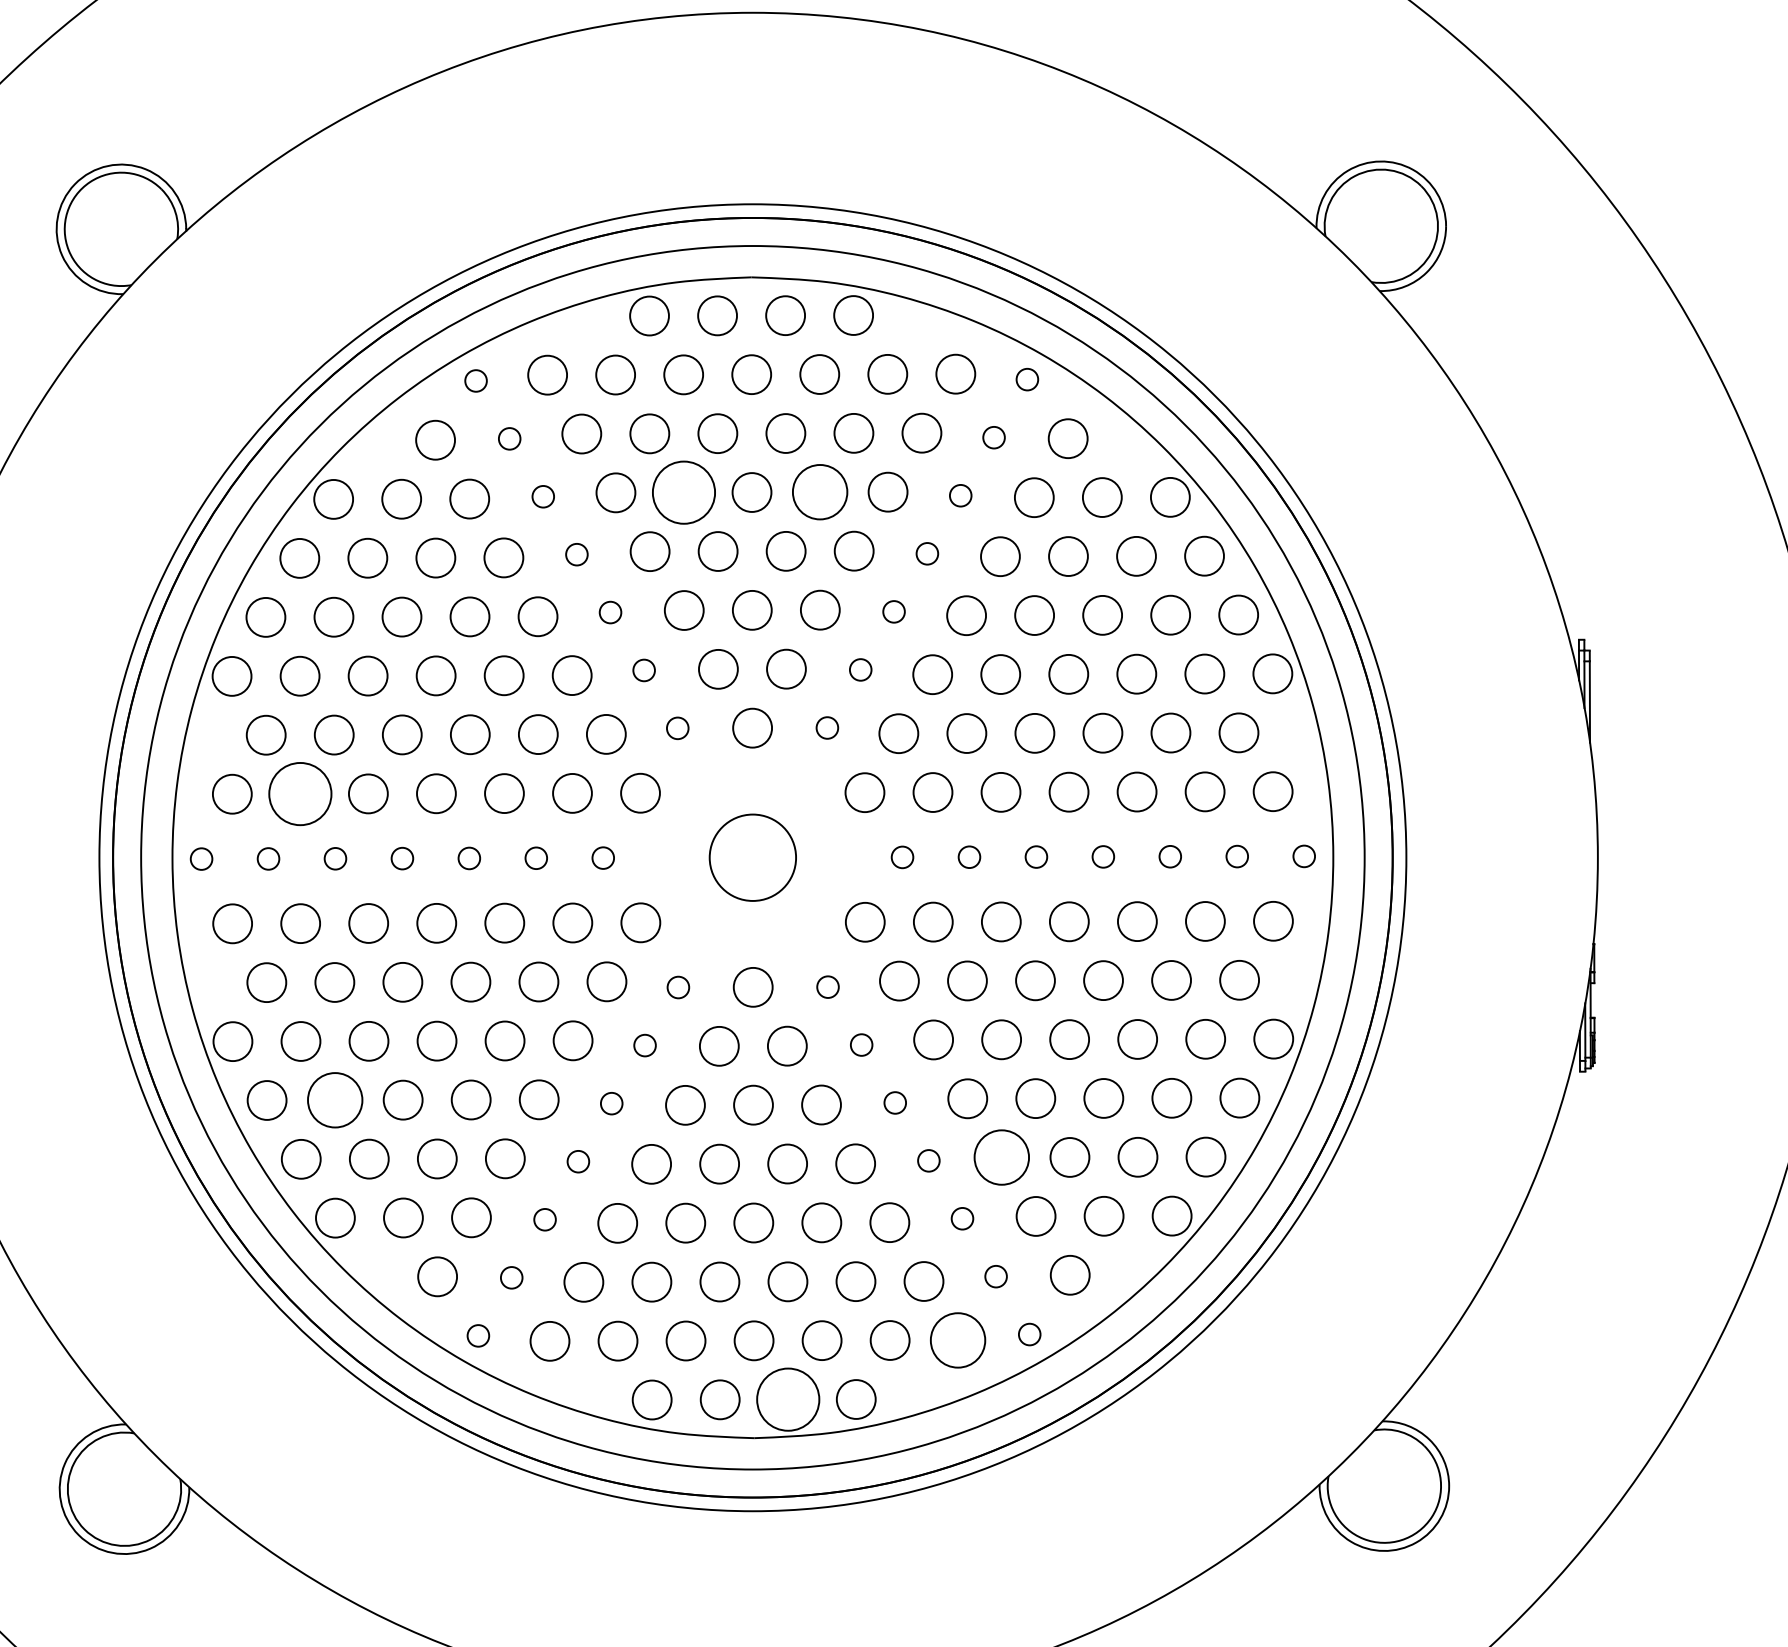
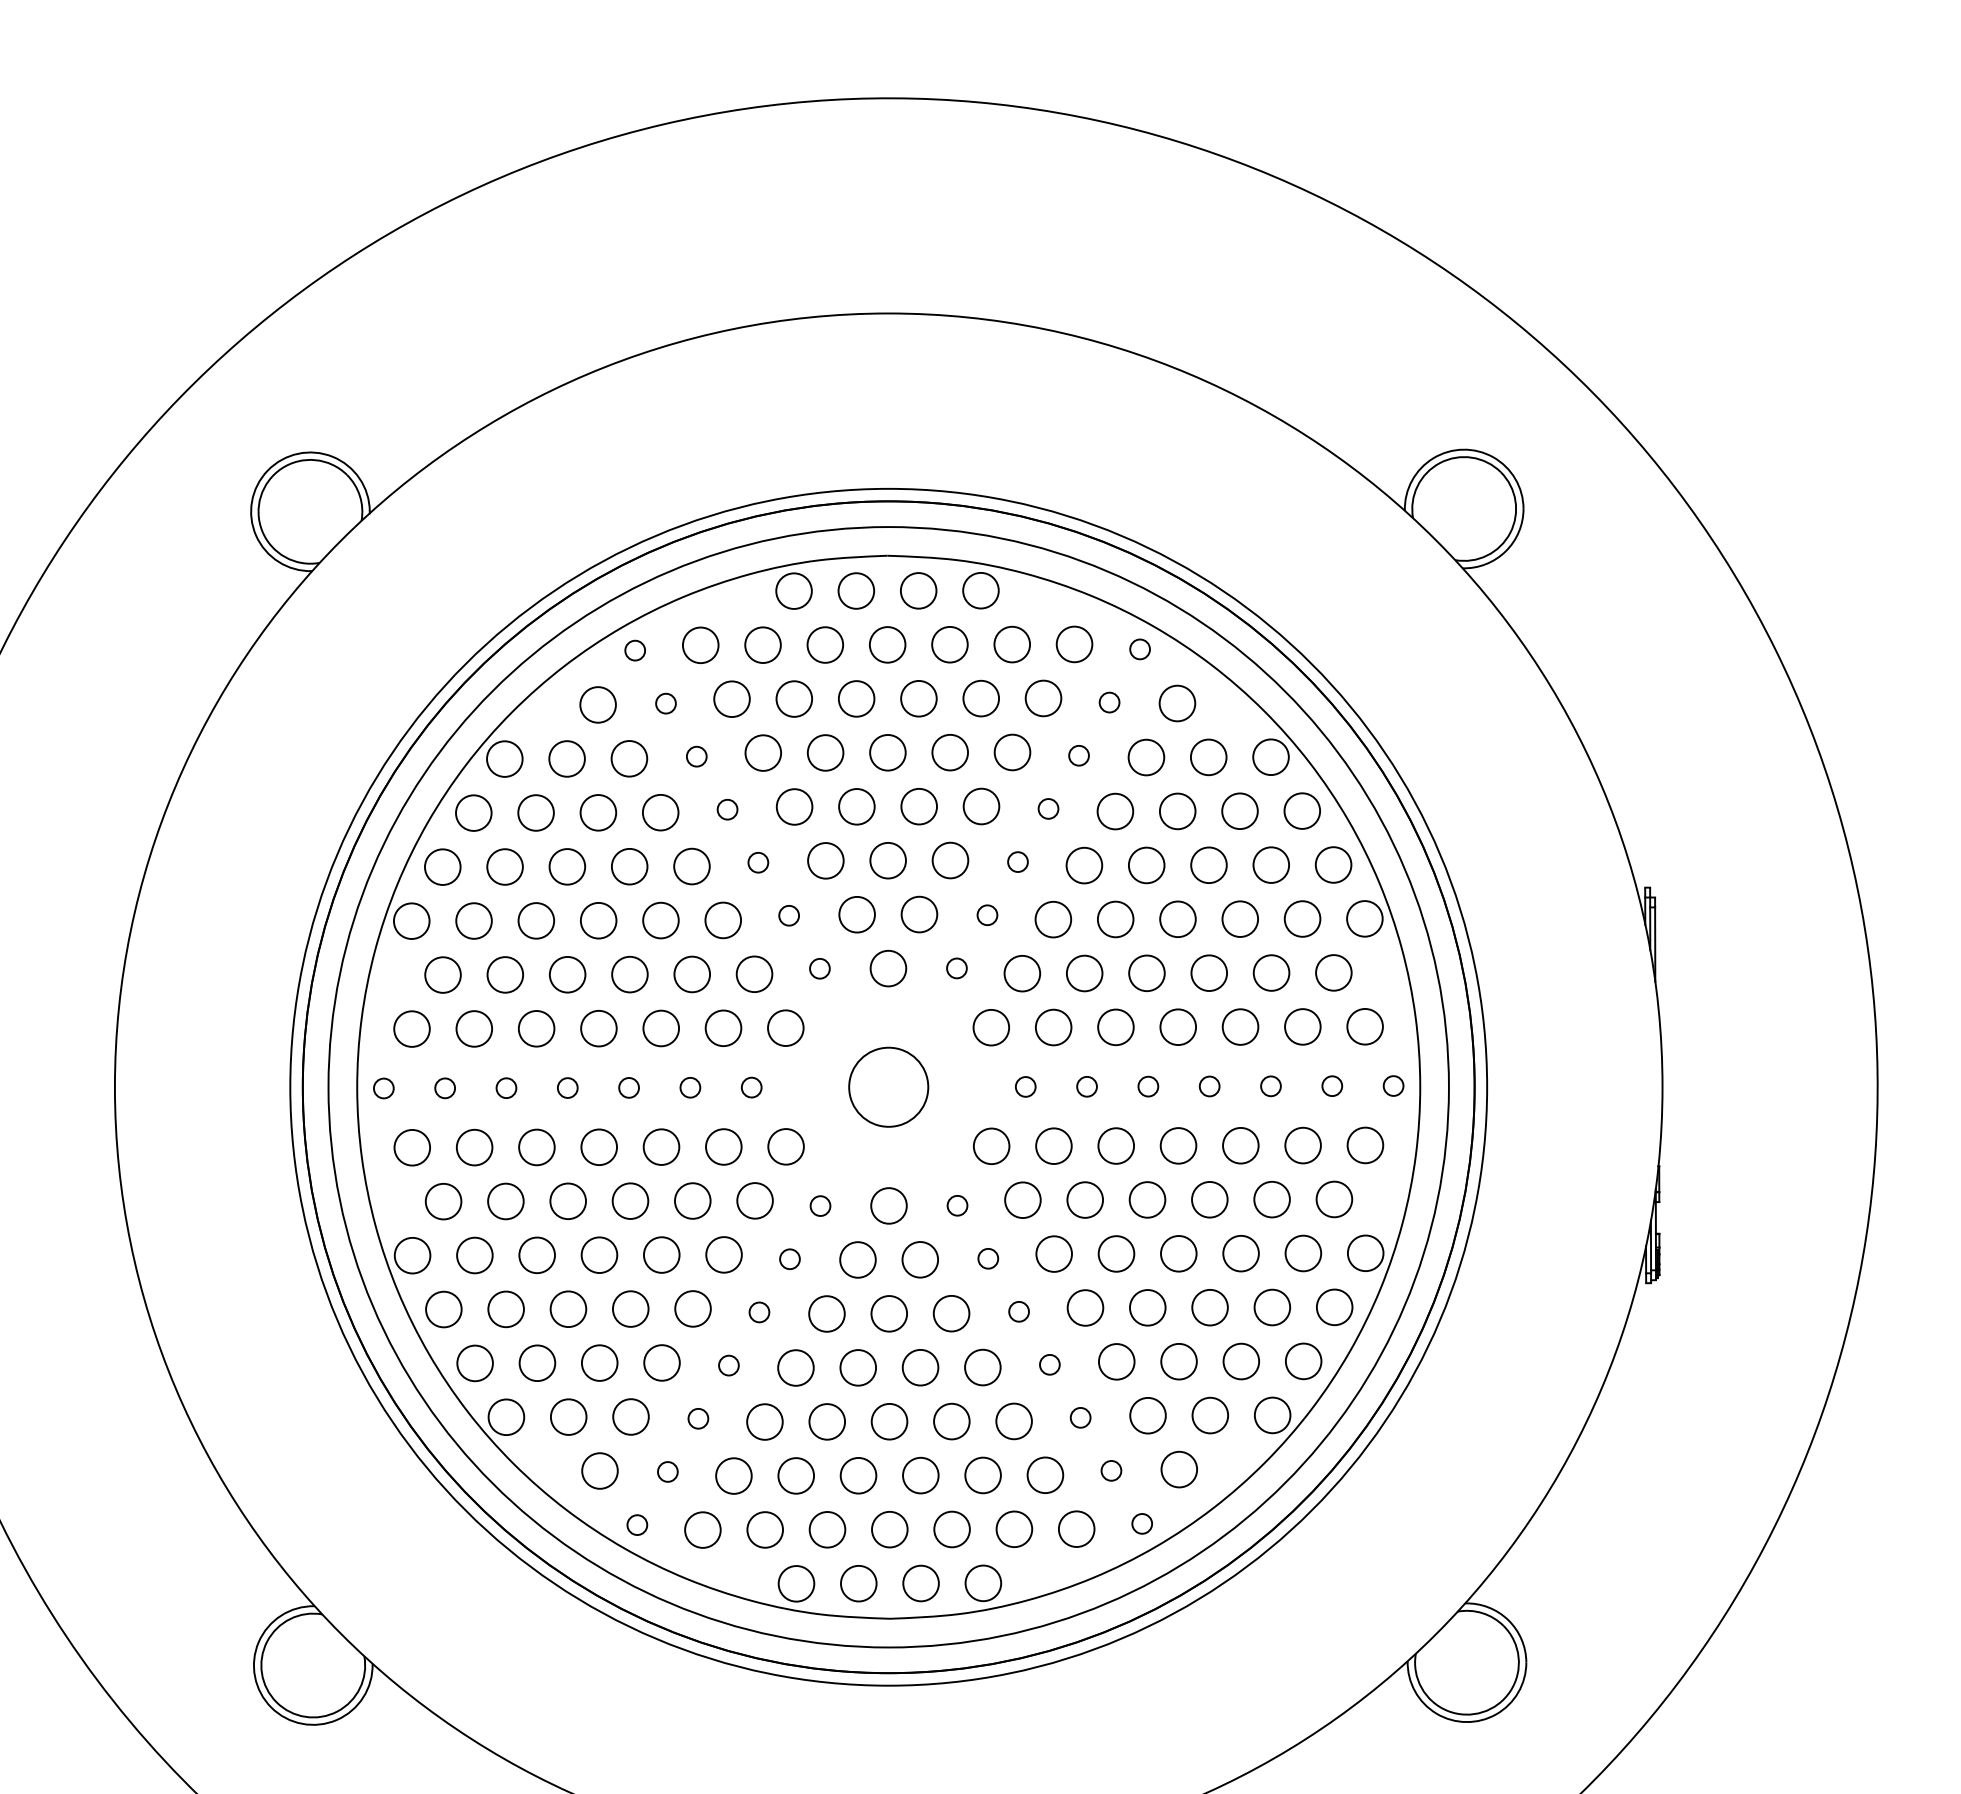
circle: (683, 492) -> (825, 752), size x0.62
circle: (819, 492) -> (949, 752), size x0.71
circle: (300, 793) -> (474, 1028), size x0.62
circle: (334, 1100) -> (505, 1309), size x0.71
circle: (1001, 1157) -> (1116, 1361), size x0.71
circle: (957, 1339) -> (1076, 1528), size x0.71
circle: (787, 1399) -> (920, 1583), size x0.62

